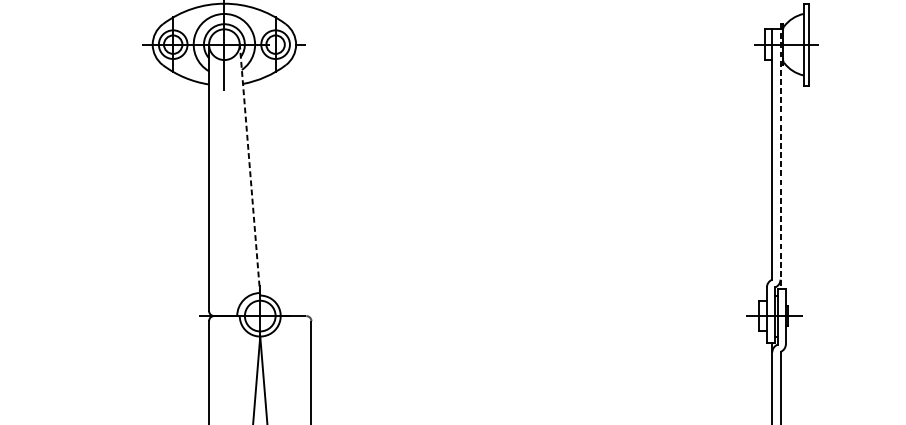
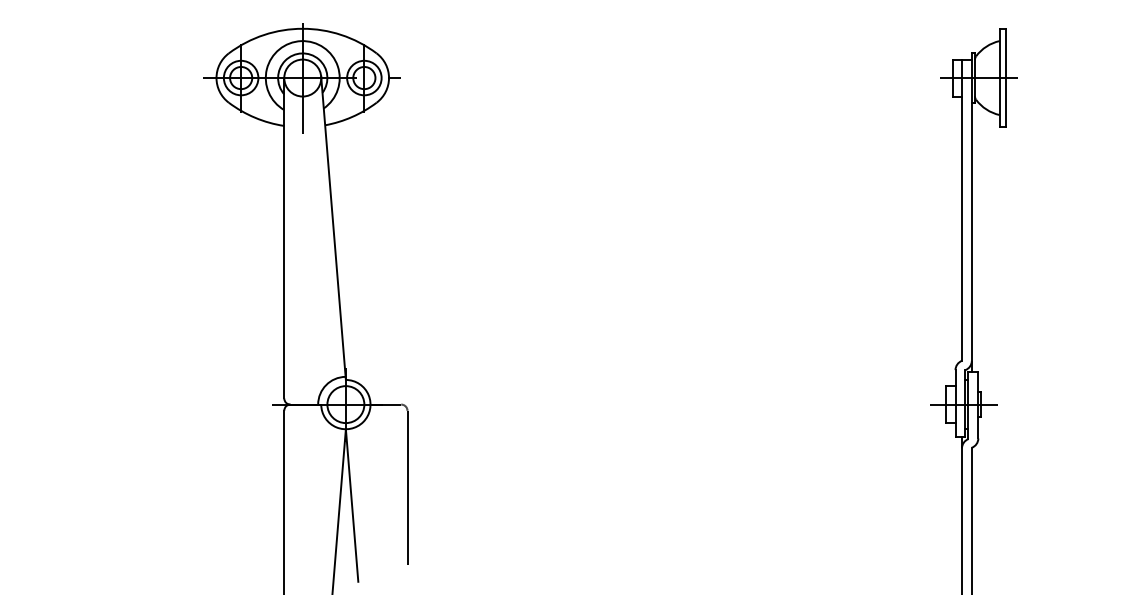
line: (780, 157) -> (971, 213), dashed -> solid
line: (249, 168) -> (333, 227), dashed -> solid

